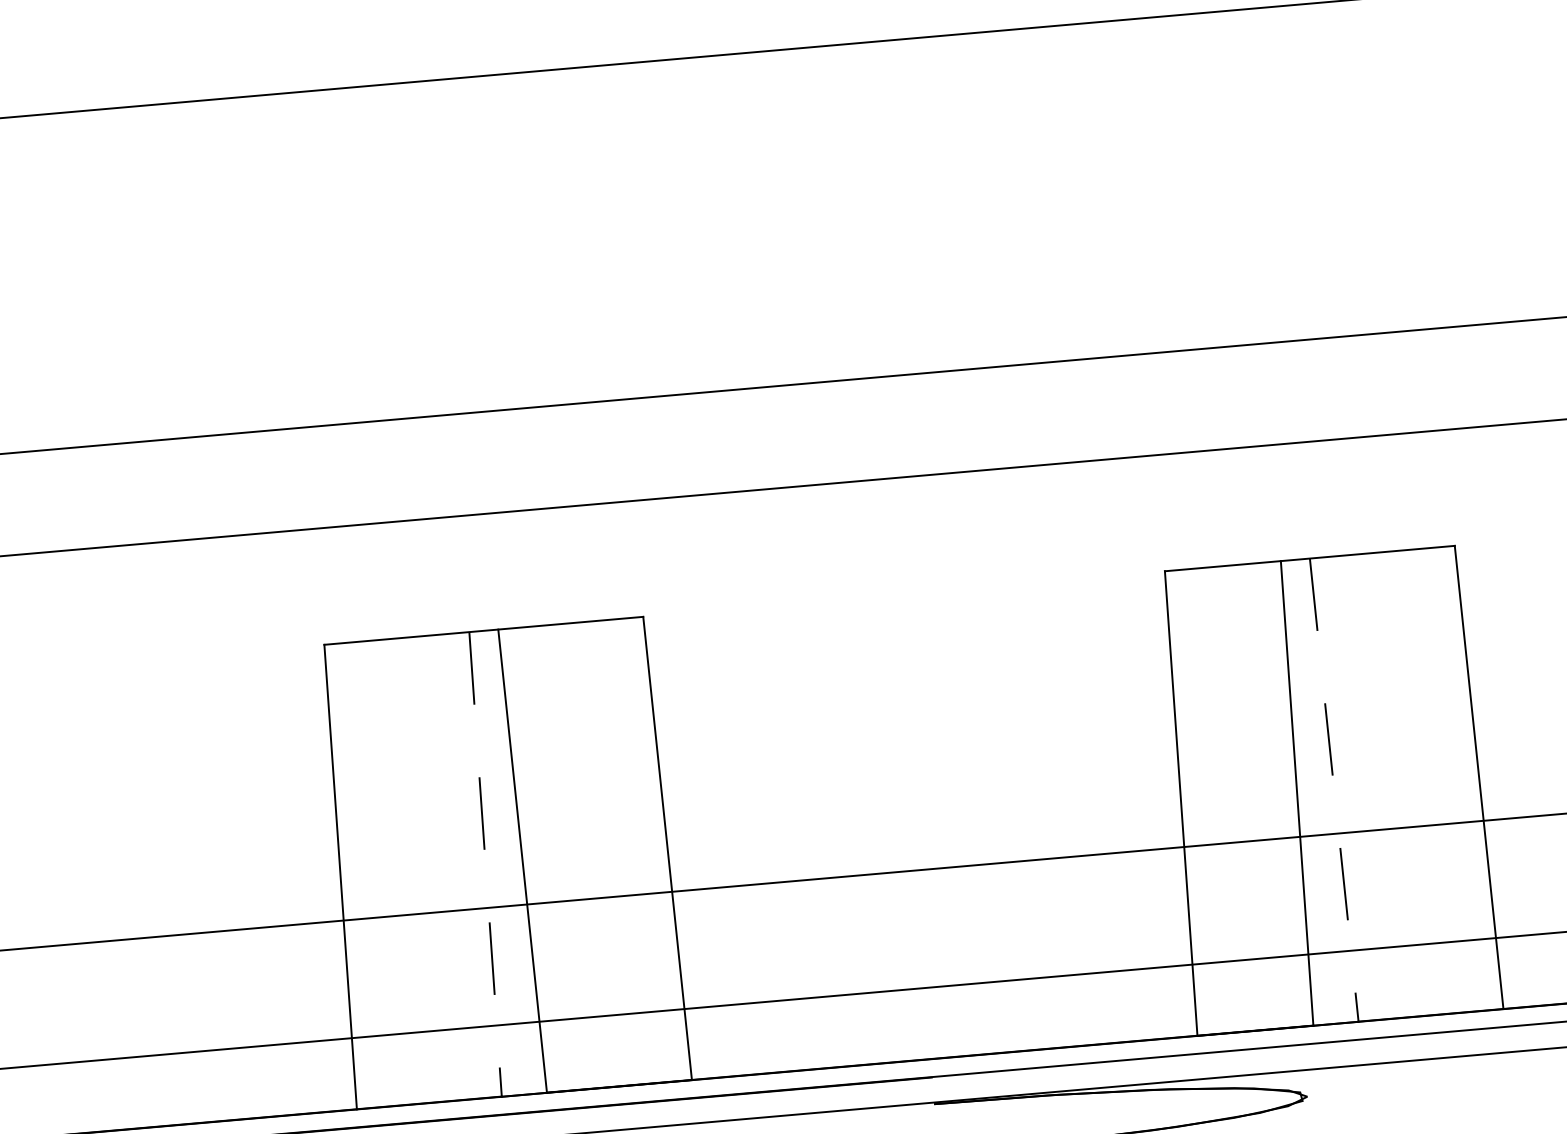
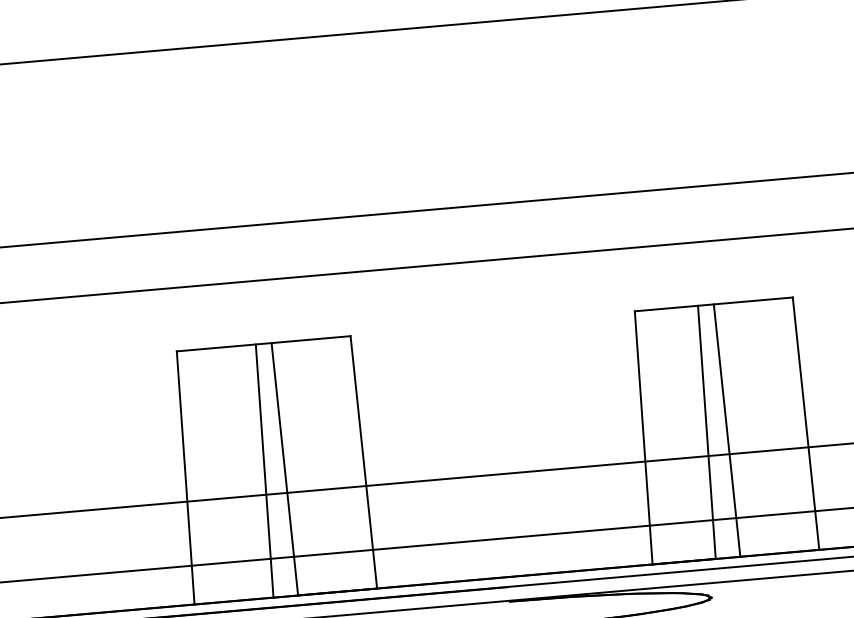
line: (1334, 789) -> (727, 430), dashed -> solid
line: (485, 865) -> (264, 471), dashed -> solid

